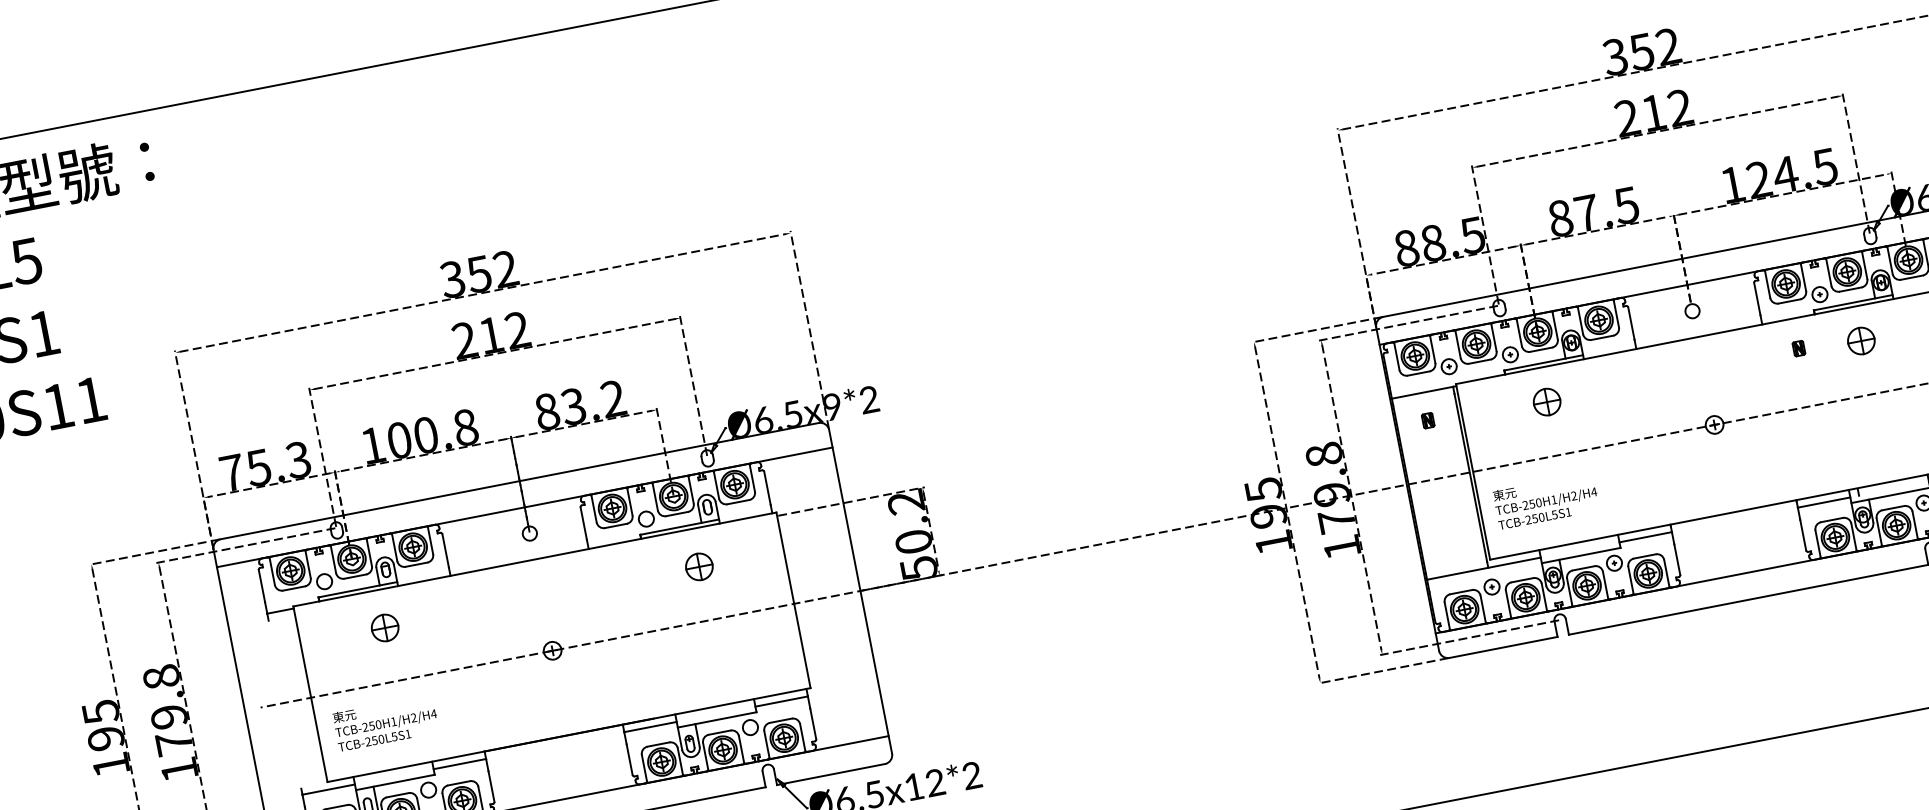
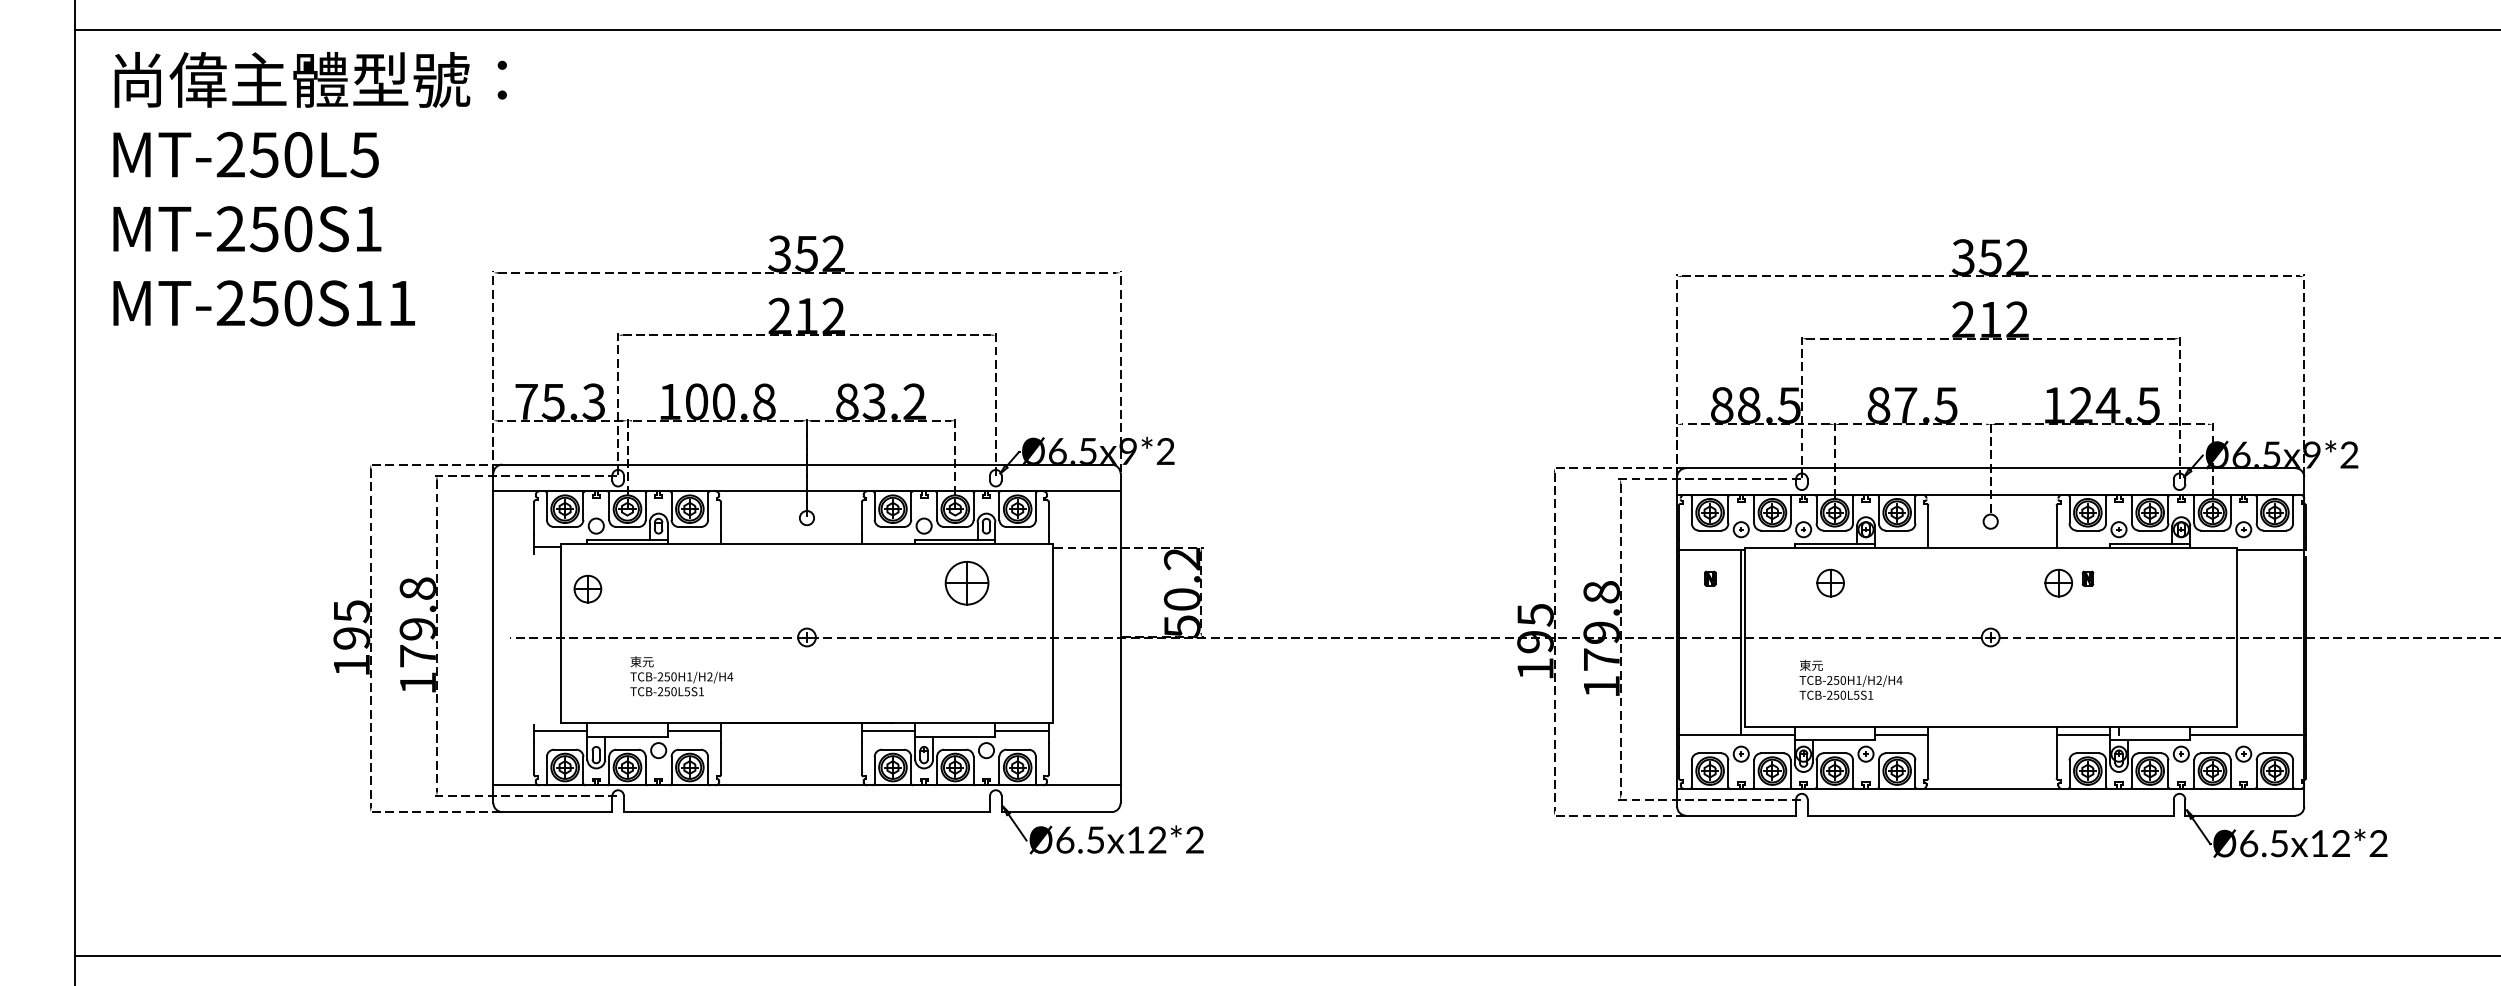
part: (1860, 340) -> (2058, 582), moved
text: (1545, 500) -> (1850, 679), moved
part: (698, 566) -> (966, 582), size x1.6
part: (384, 627) -> (587, 588), moved
text: (385, 722) -> (681, 676), moved

